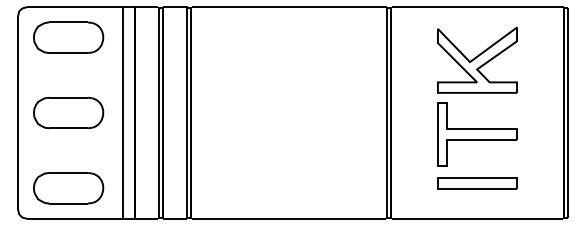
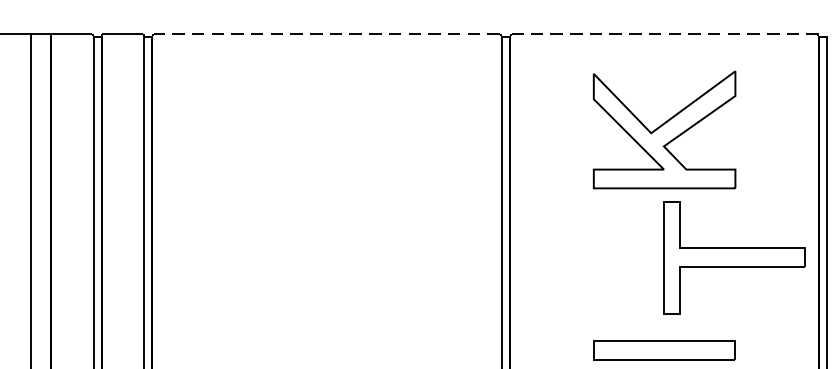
line: (288, 6) -> (326, 33), solid -> dashed
line: (477, 6) -> (664, 33), solid -> dashed
part: (477, 134) -> (734, 257), moved

